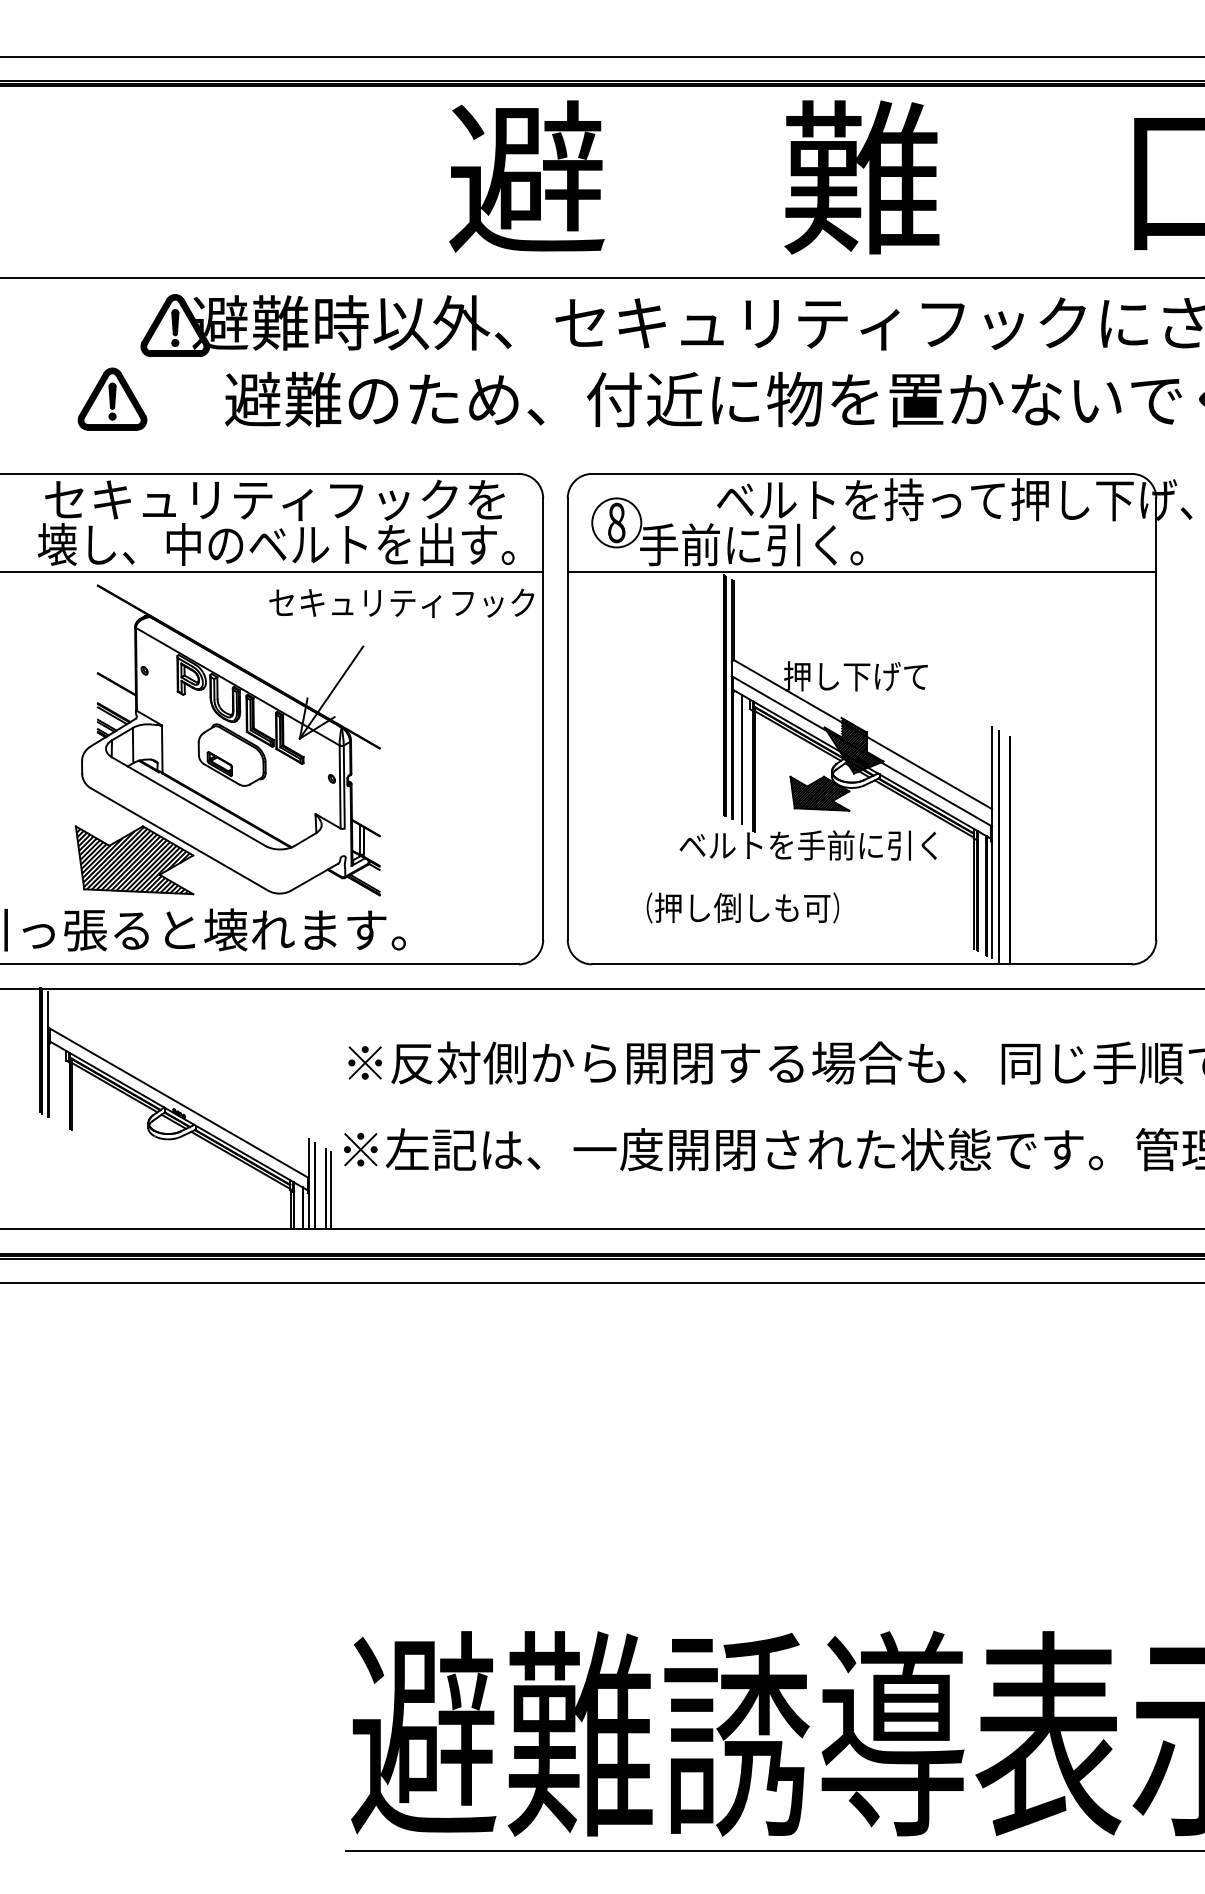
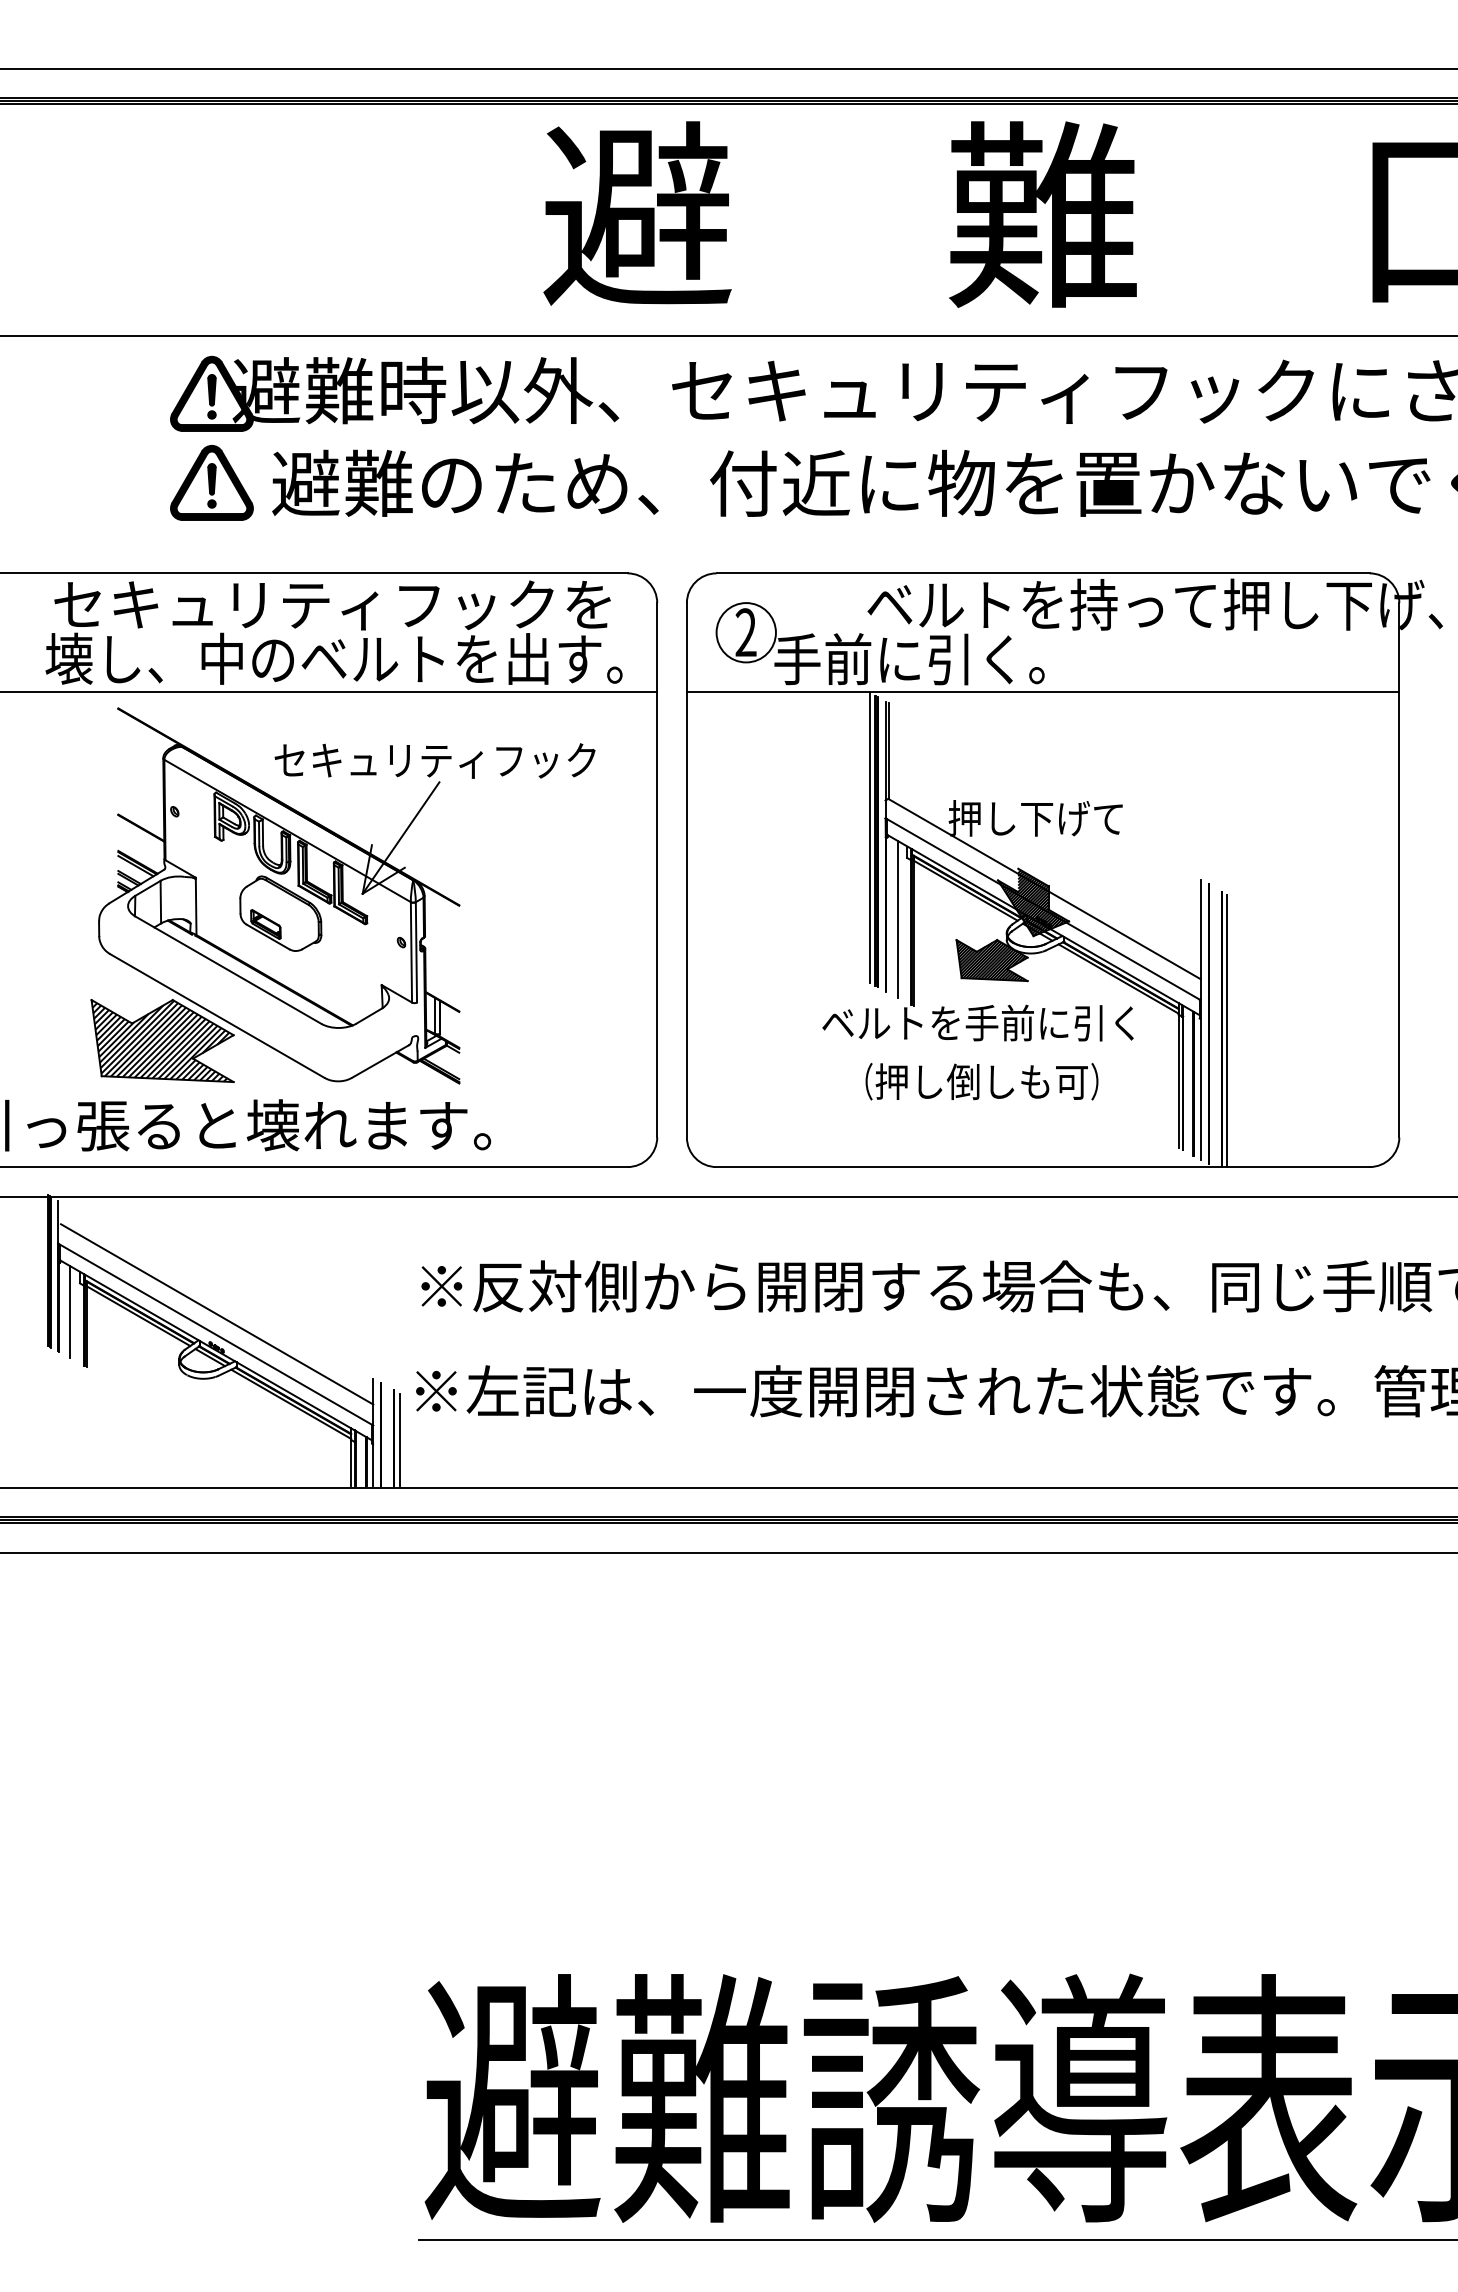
part: (112, 398) -> (211, 482), moved
text: (616, 522) -> (745, 632), 8 -> 2
text: (401, 602) -> (434, 760), moved
line: (718, 692) -> (869, 837), added
line: (1014, 851) -> (1227, 1030), added
text: (742, 907) -> (981, 1081), moved
line: (58, 1084) -> (70, 1312), added
line: (179, 1086) -> (217, 1314), added

